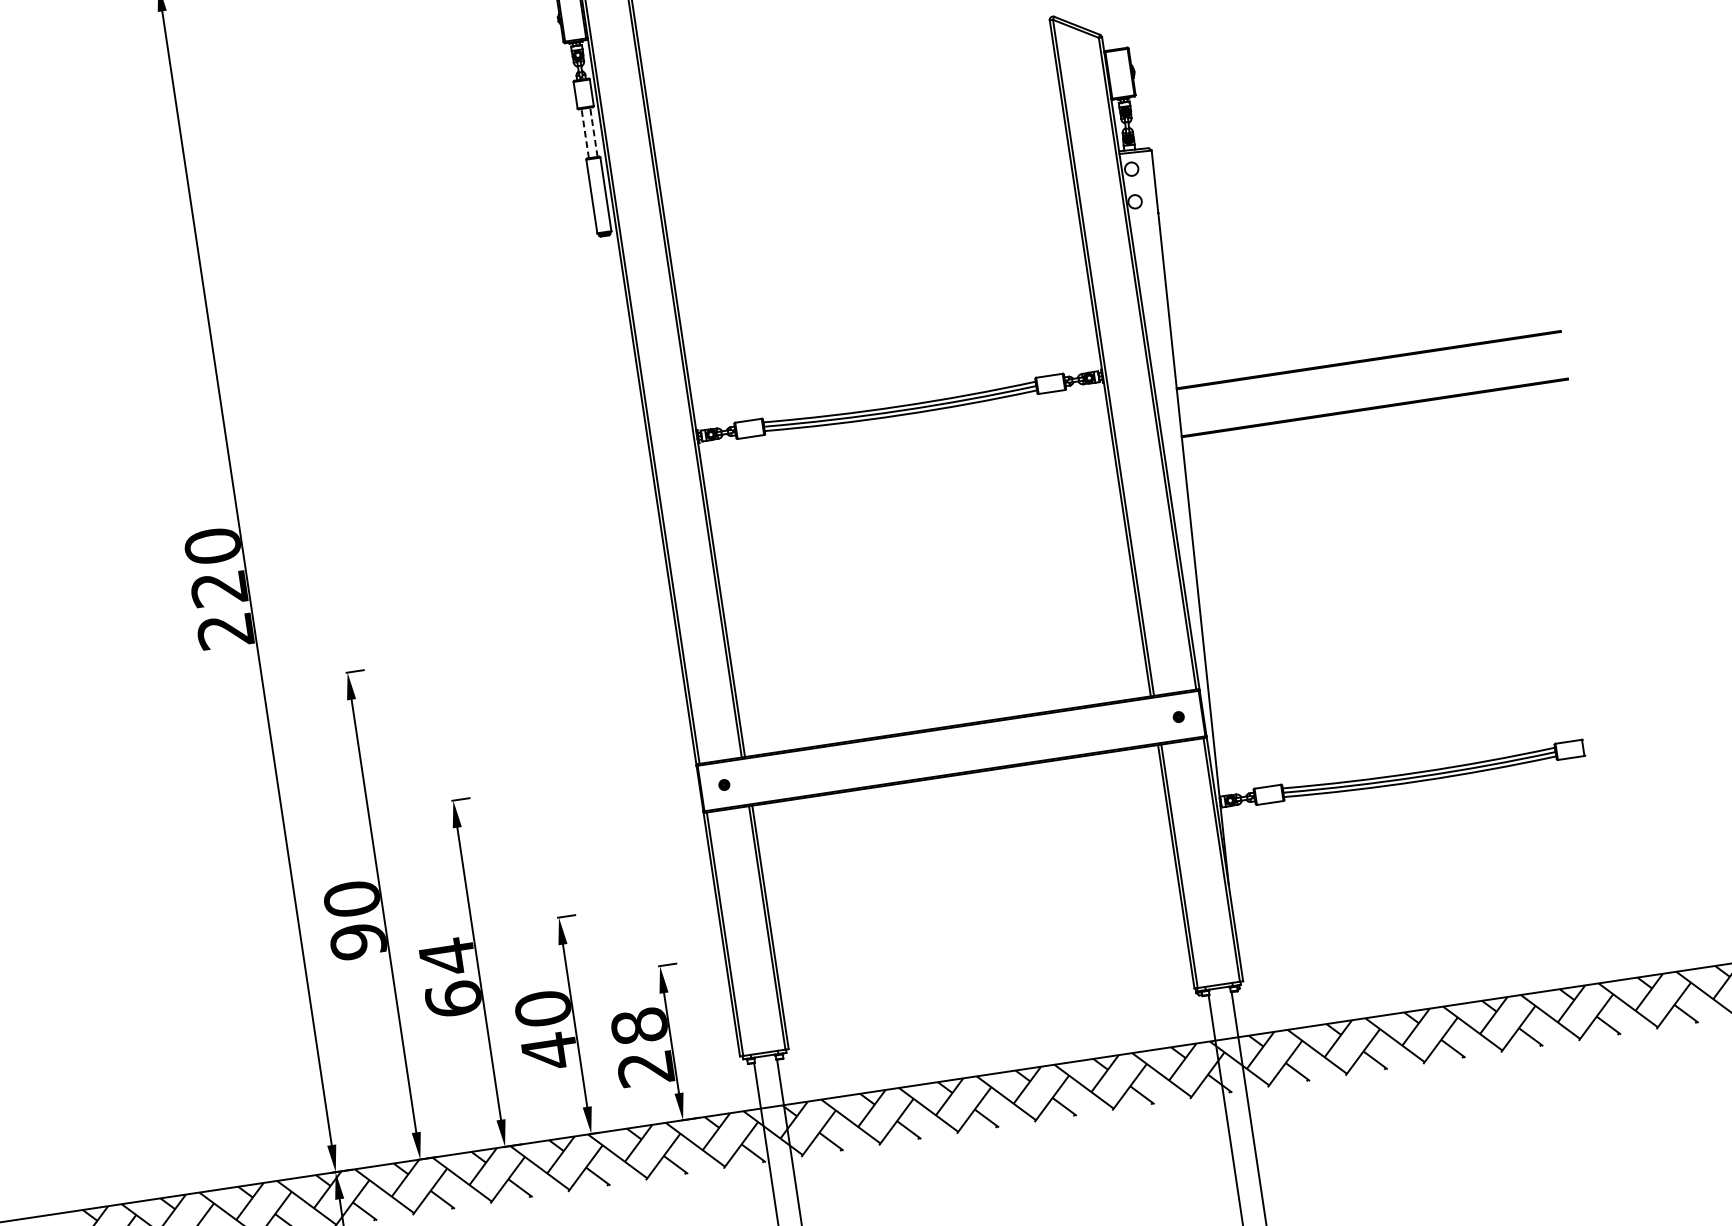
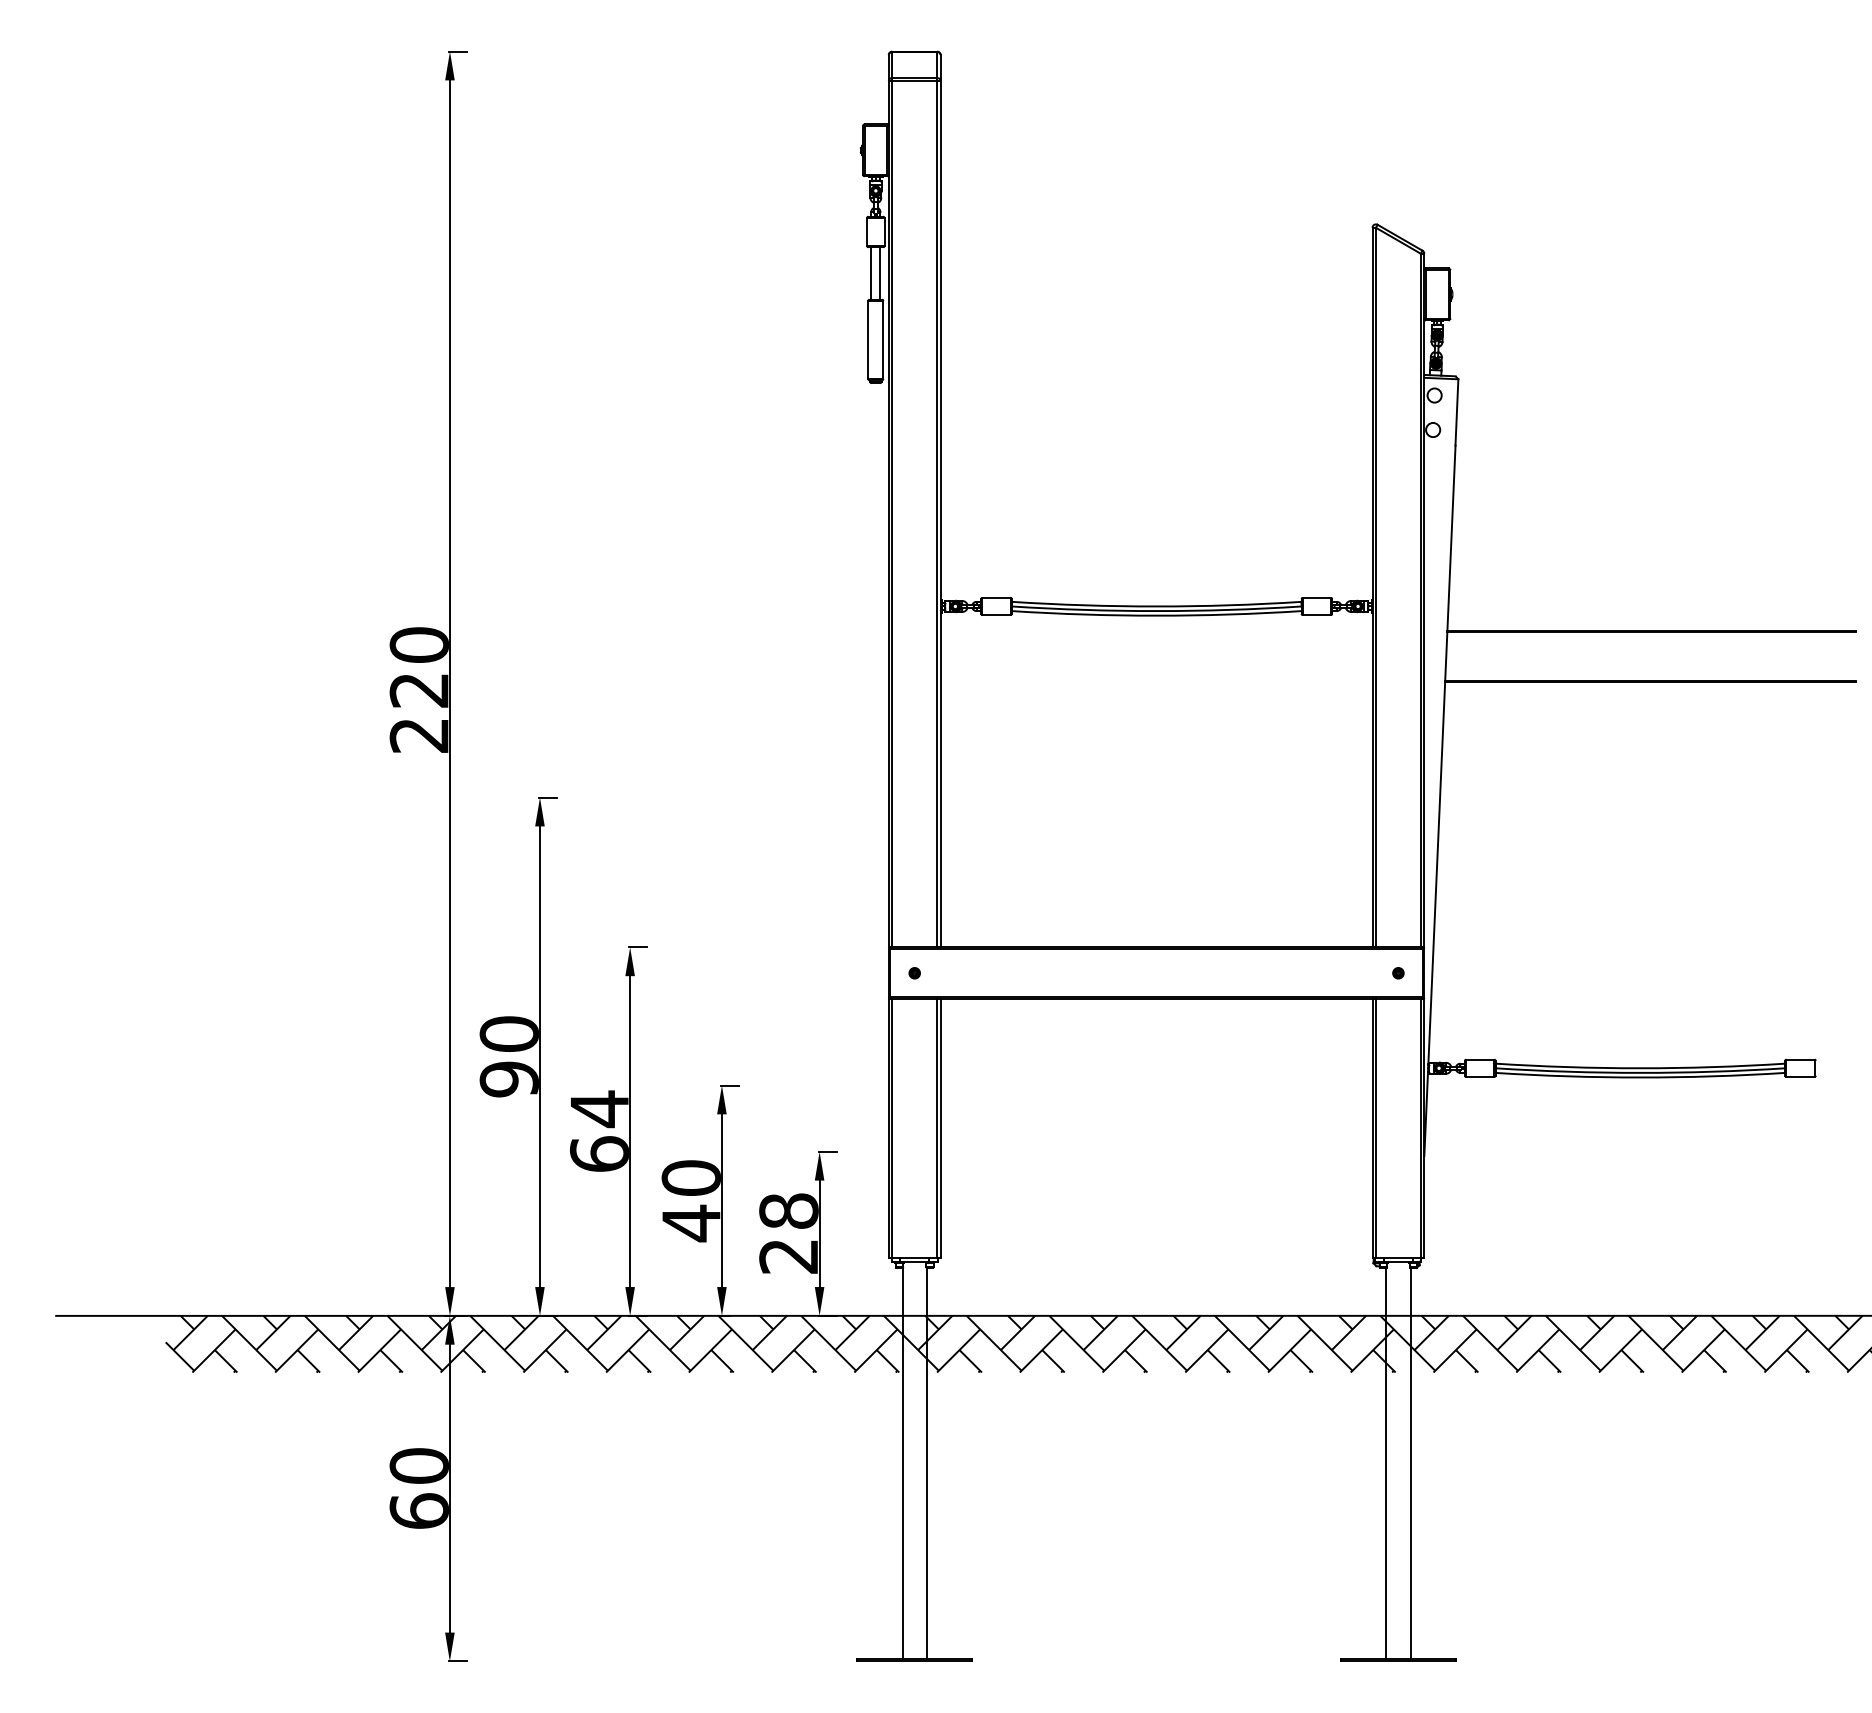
line: (593, 131) -> (880, 272), dashed -> solid
line: (585, 132) -> (871, 272), dashed -> solid

